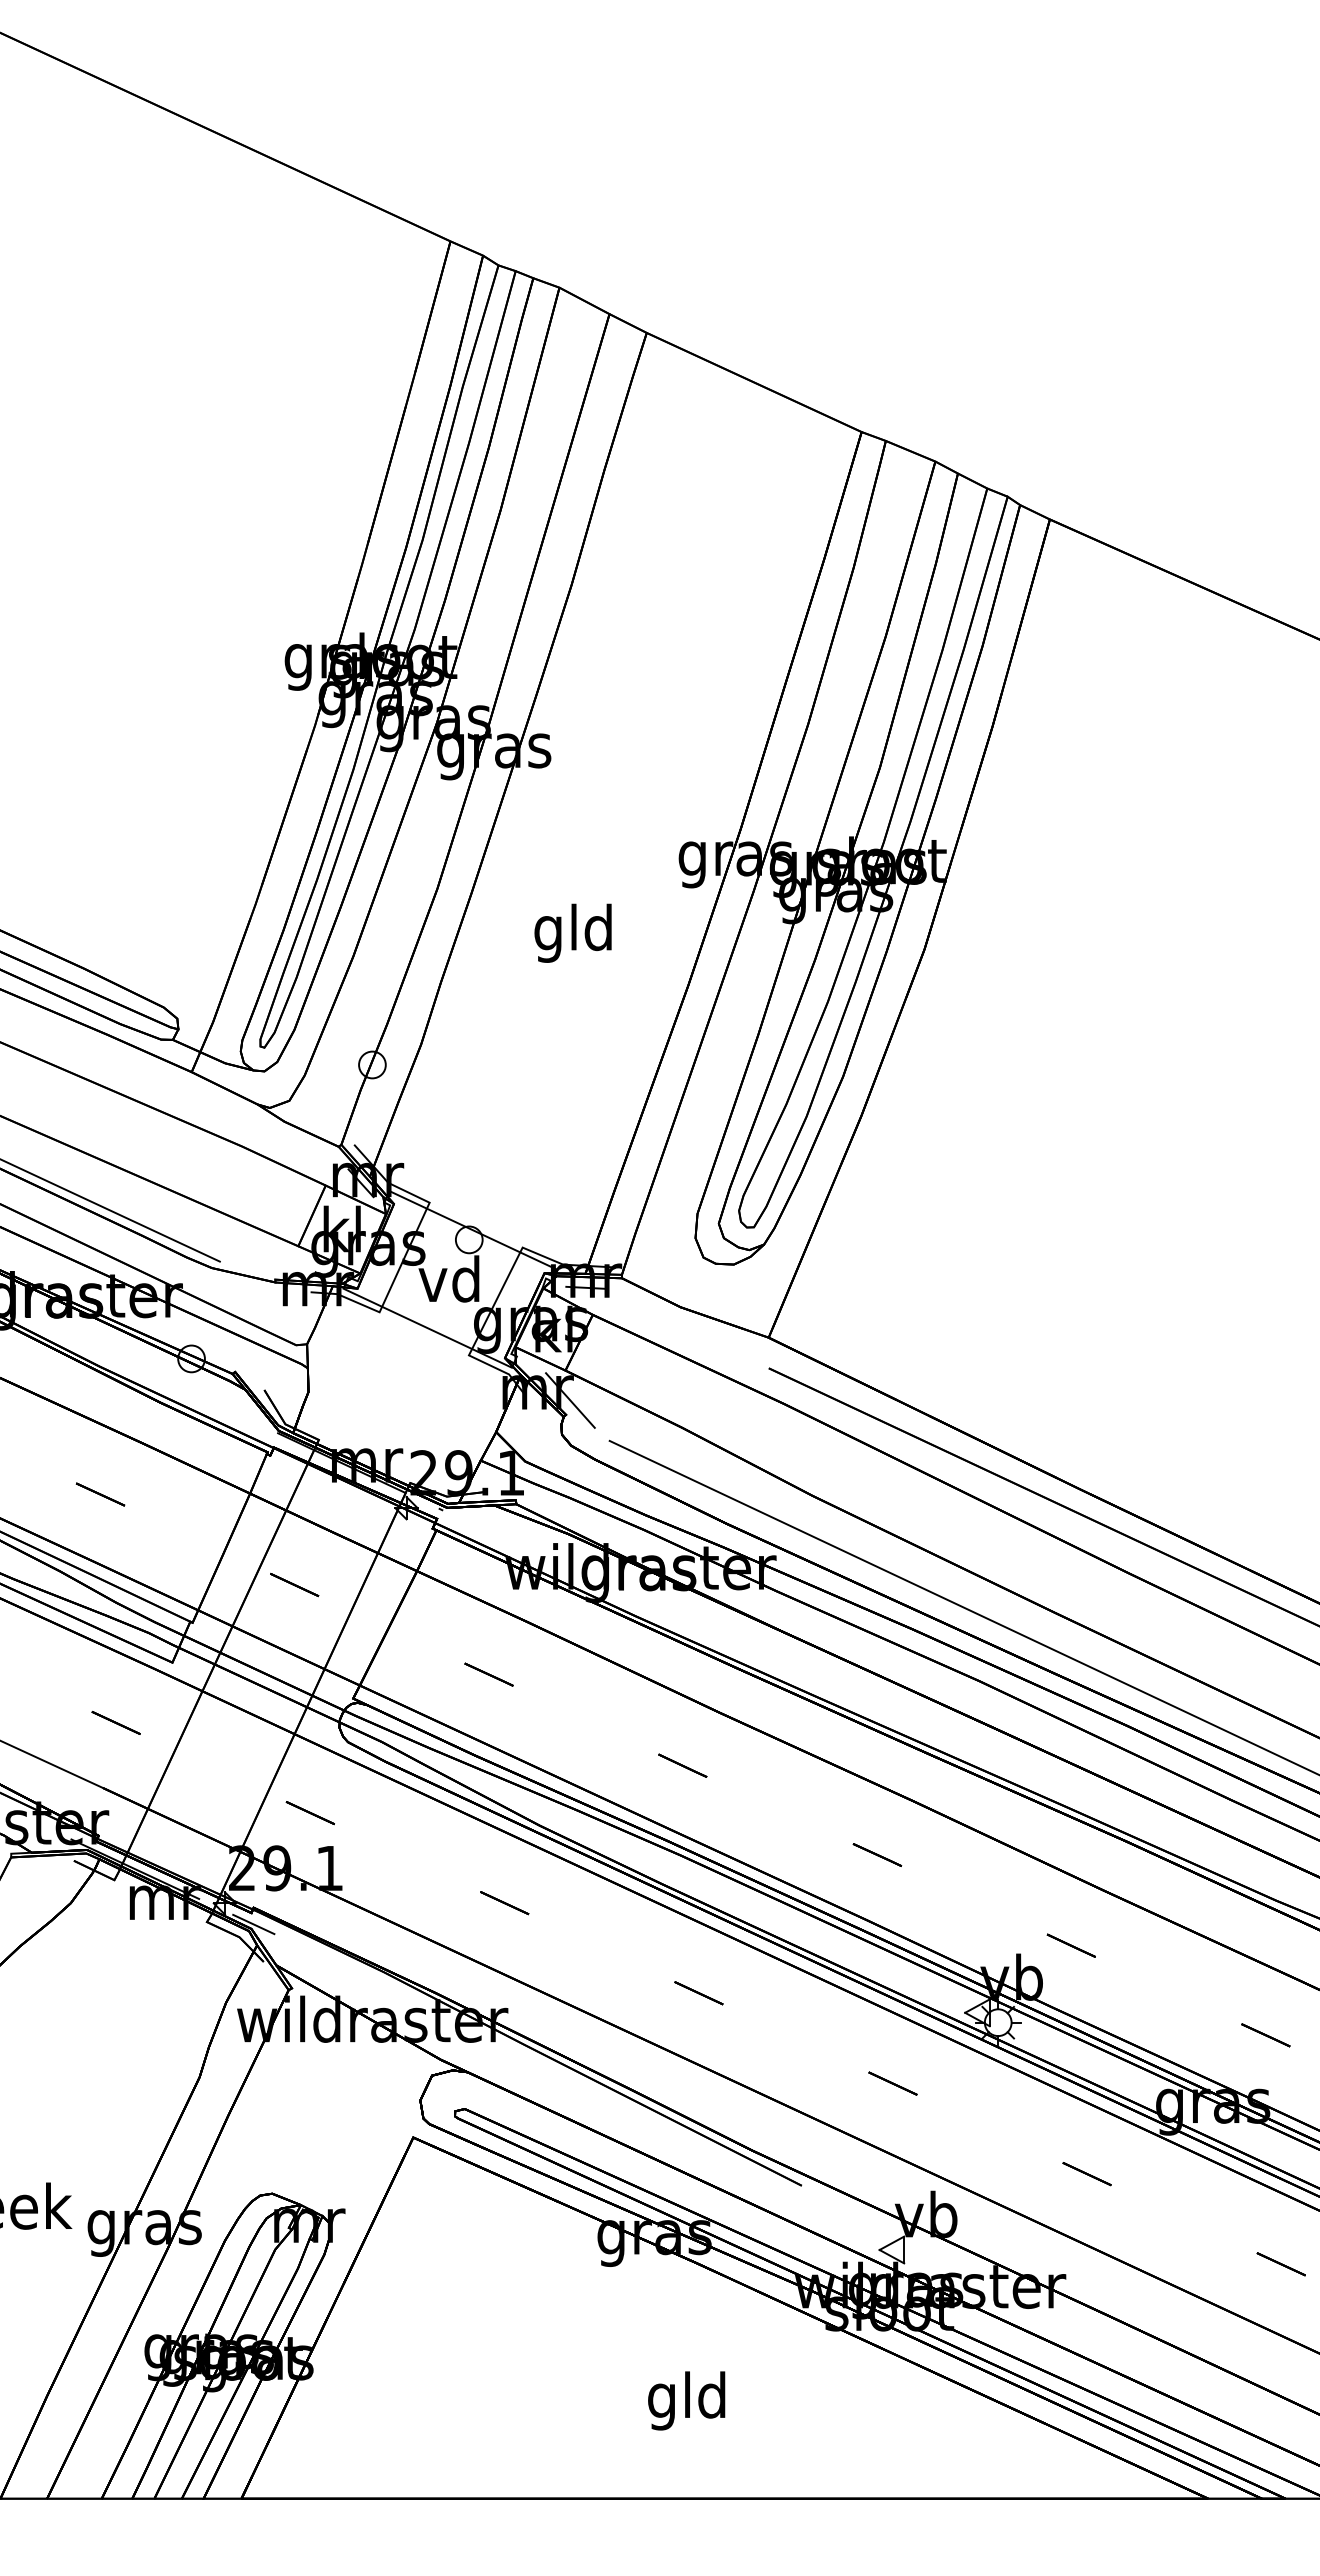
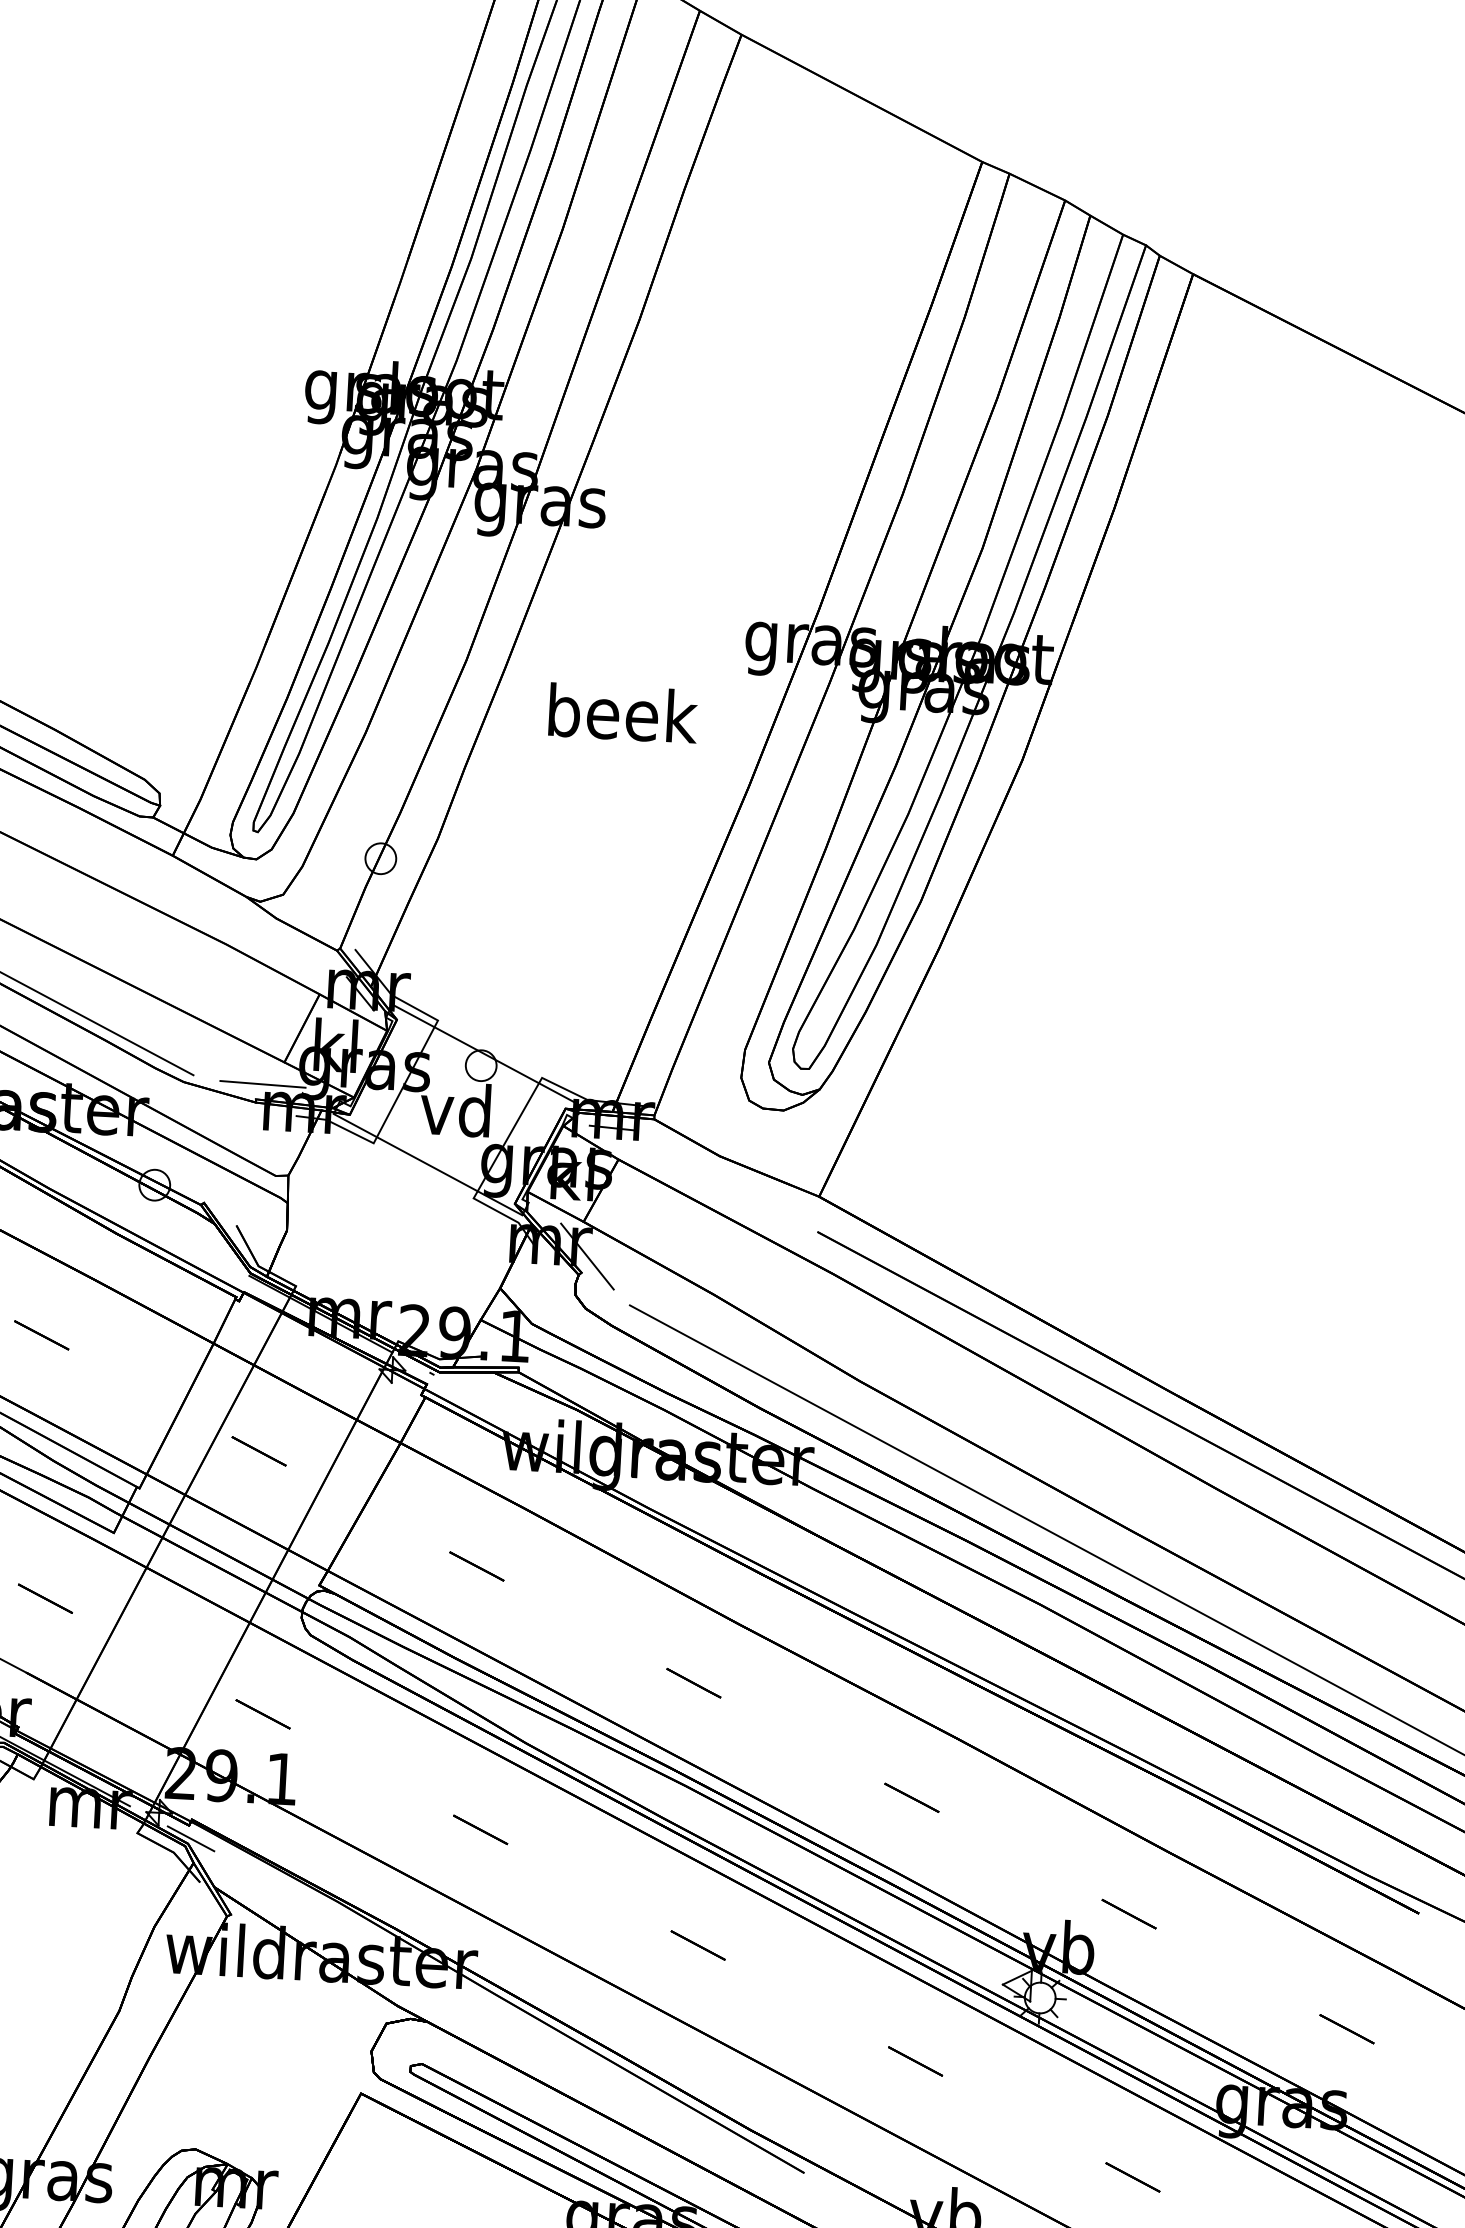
text: (575, 932) -> (622, 719), gld -> beek
line: (280, 1266) -> (262, 1084), added

